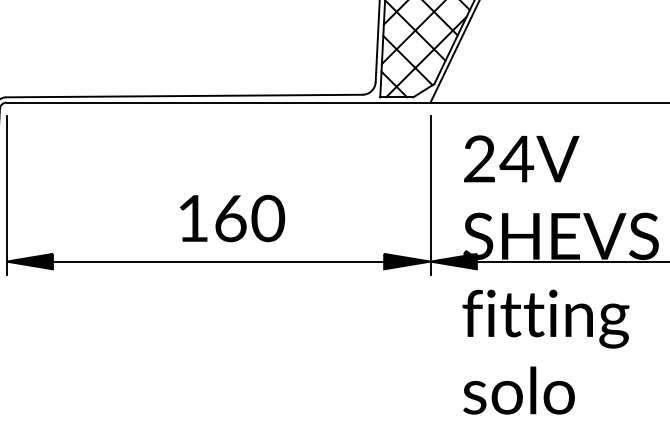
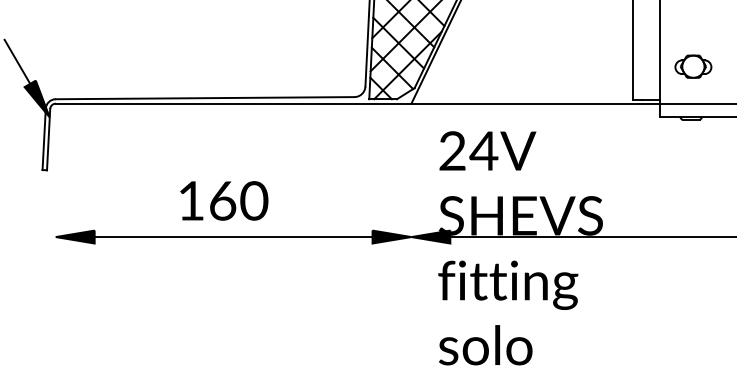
line: (6, 195) -> (55, 181), removed
line: (430, 195) -> (411, 181), removed
text: (232, 218) -> (224, 200), moved

